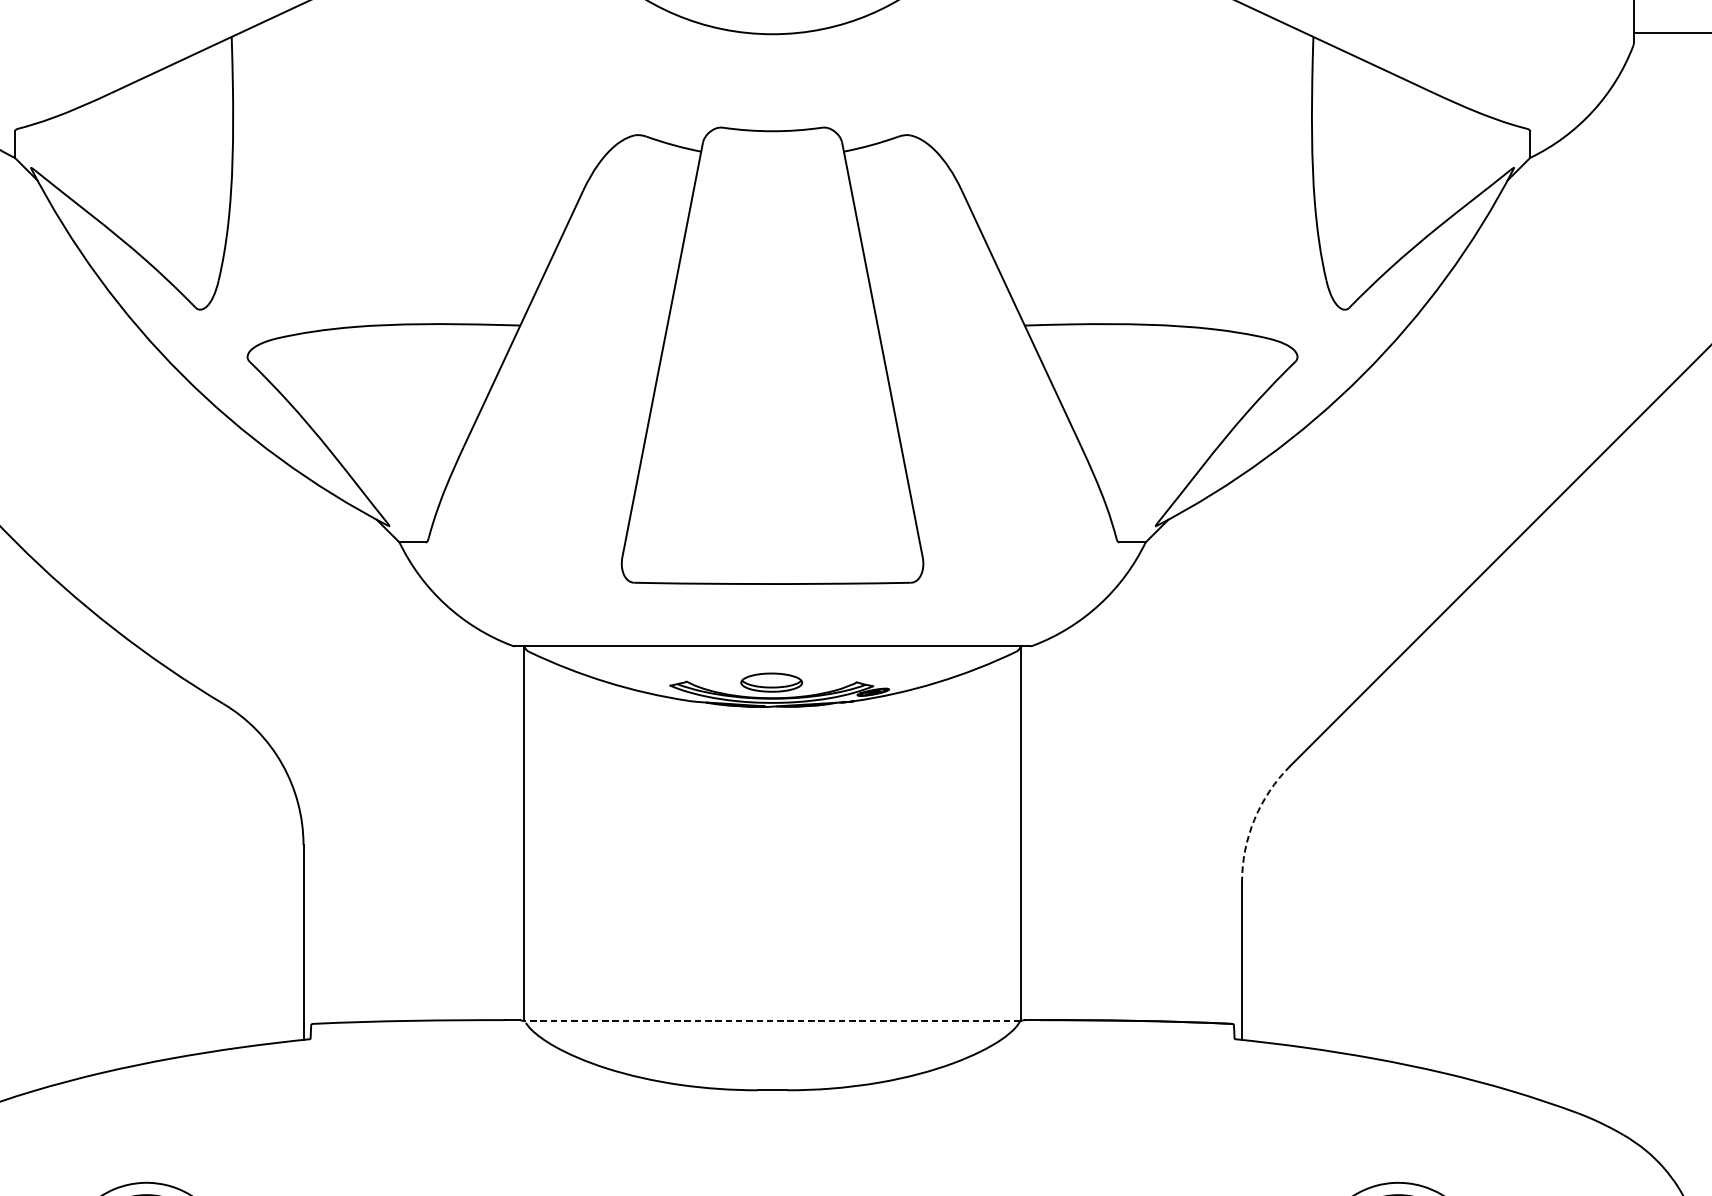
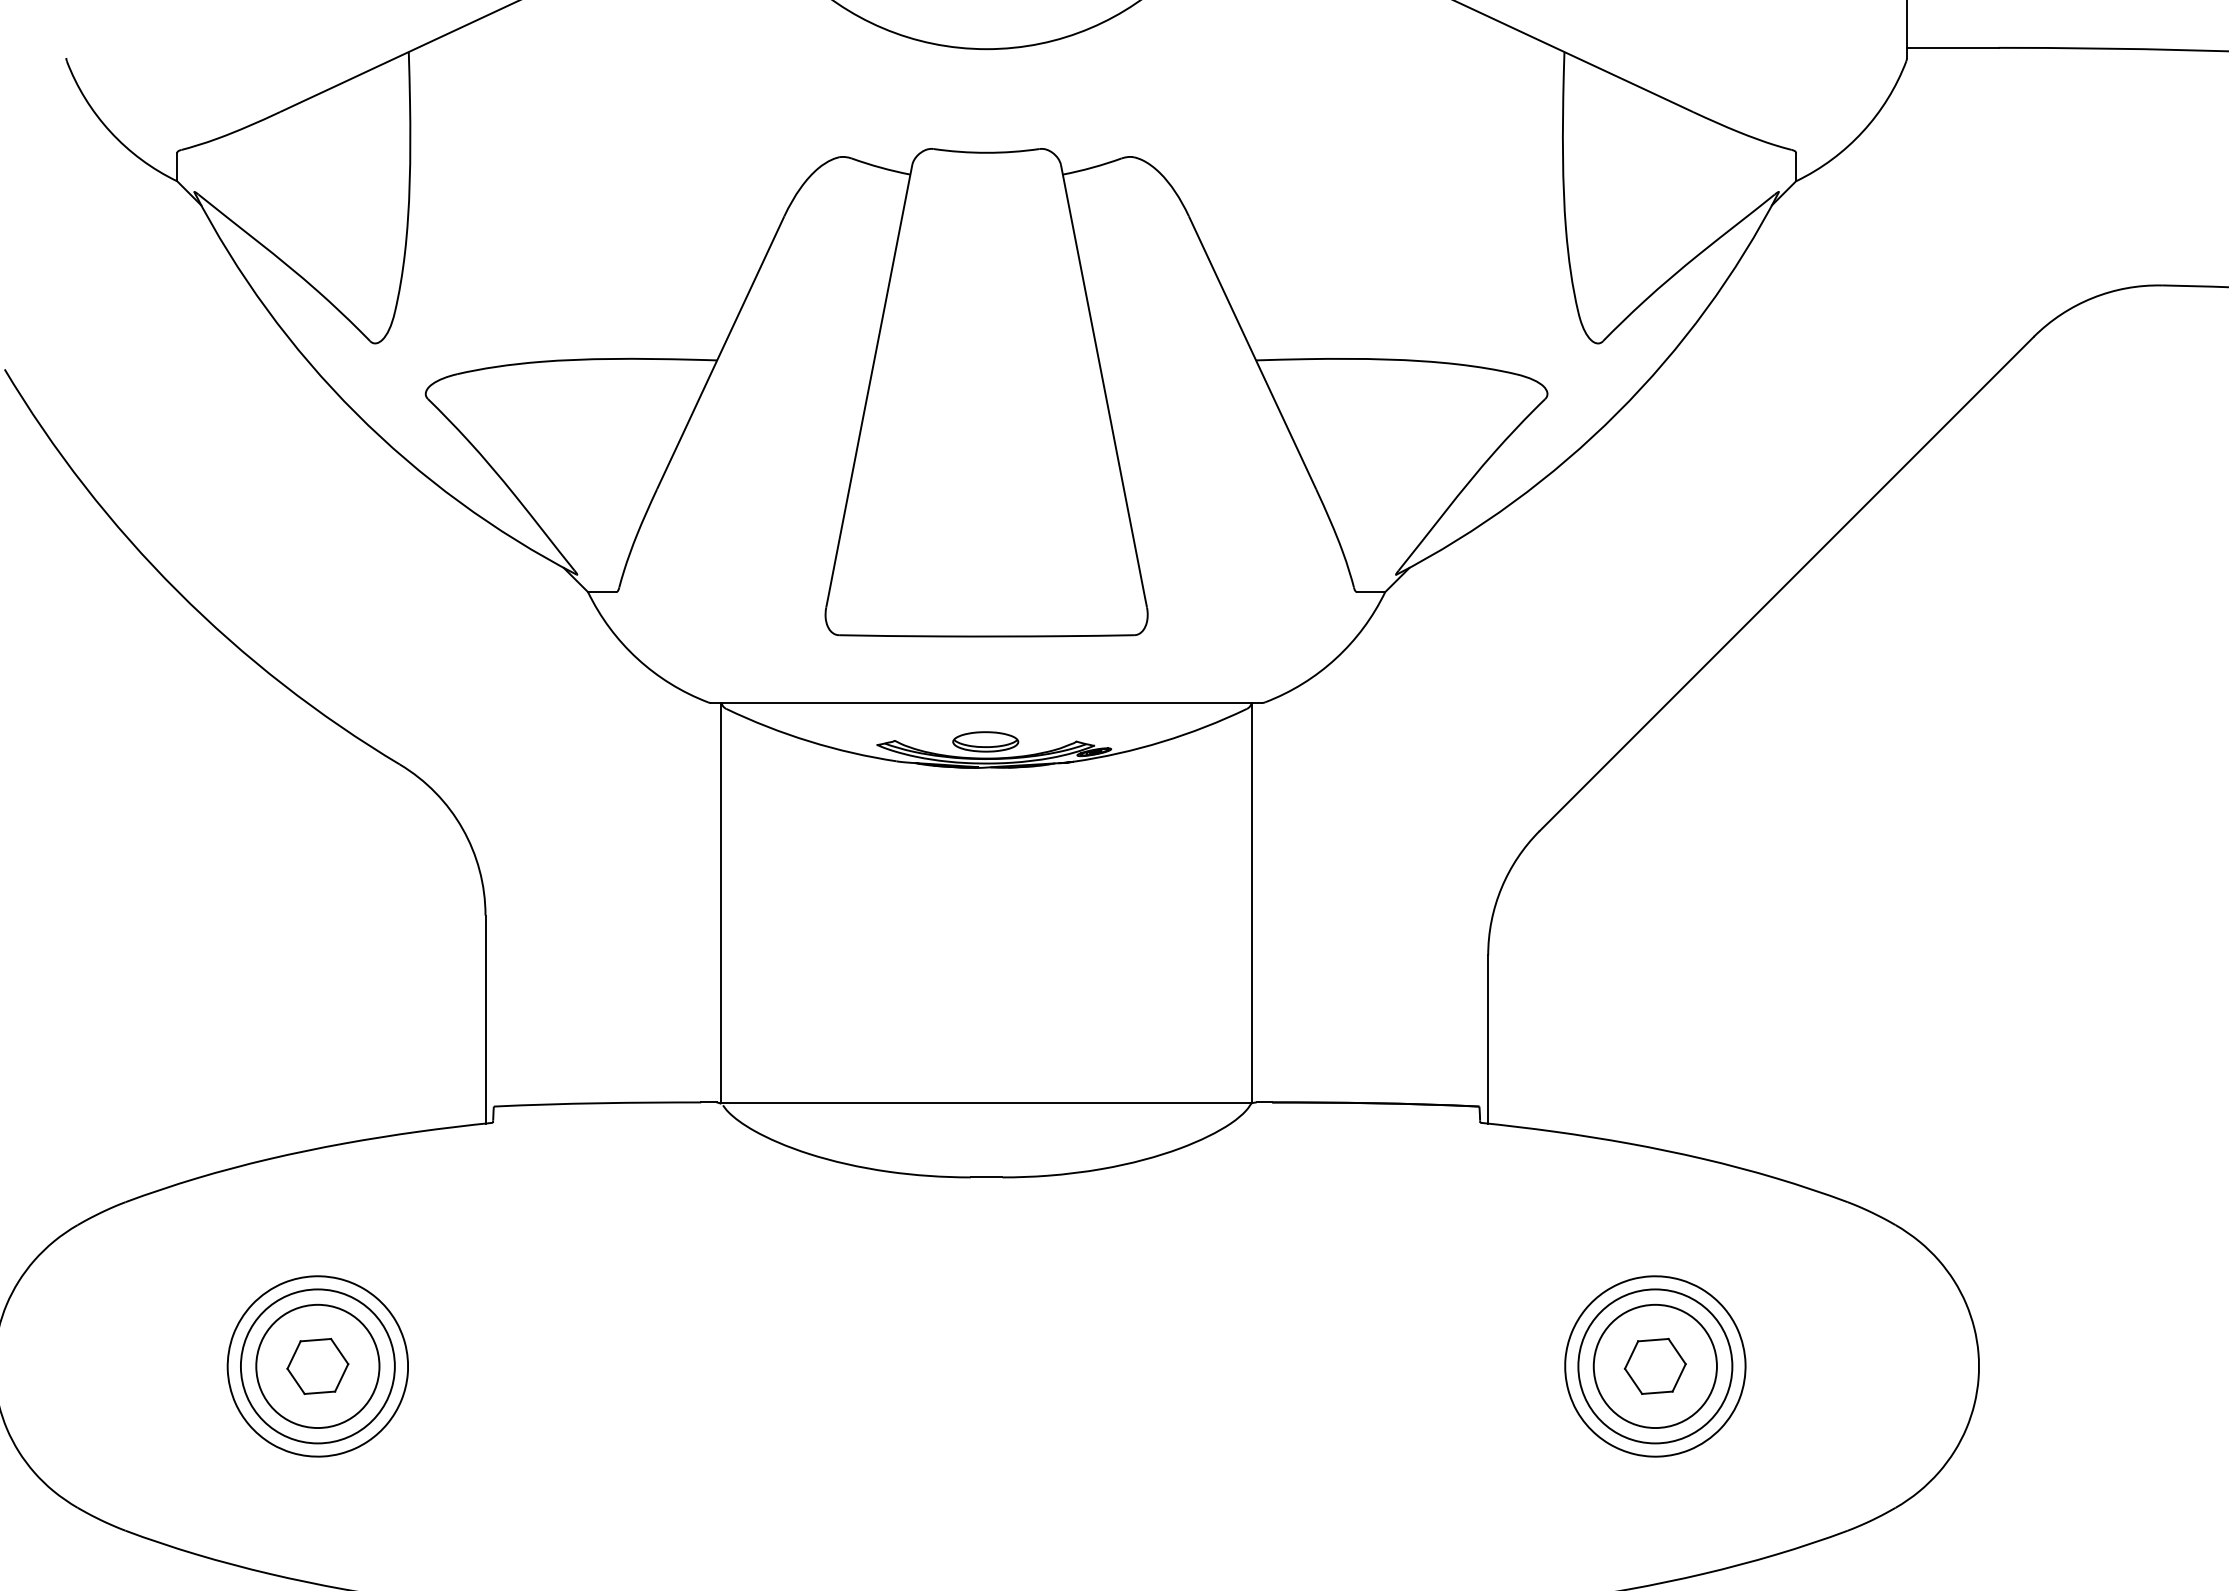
arc: (1254, 819) -> (1501, 888), dashed -> solid
line: (771, 1021) -> (985, 1103), dashed -> solid

